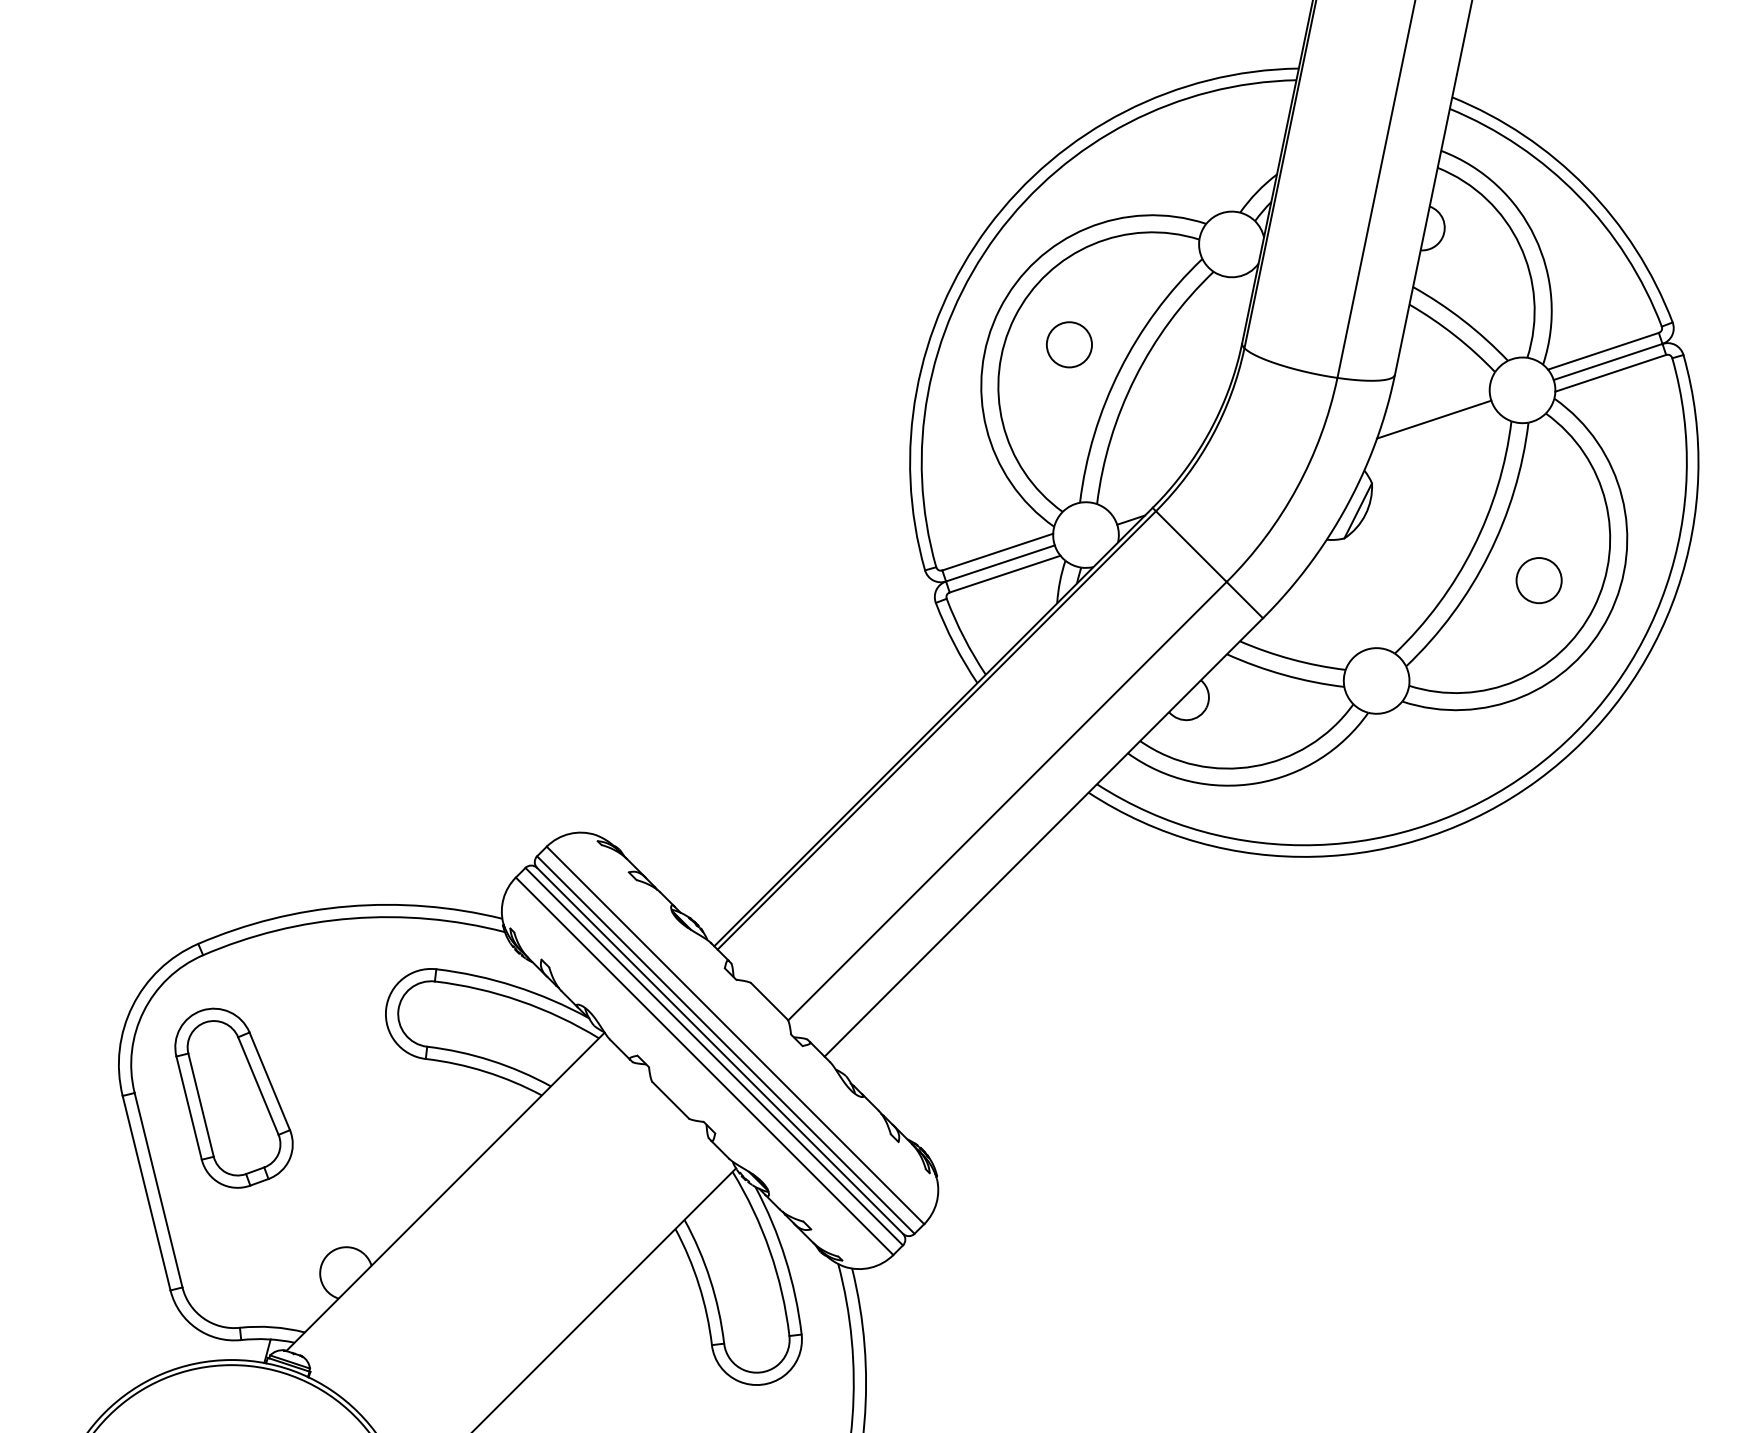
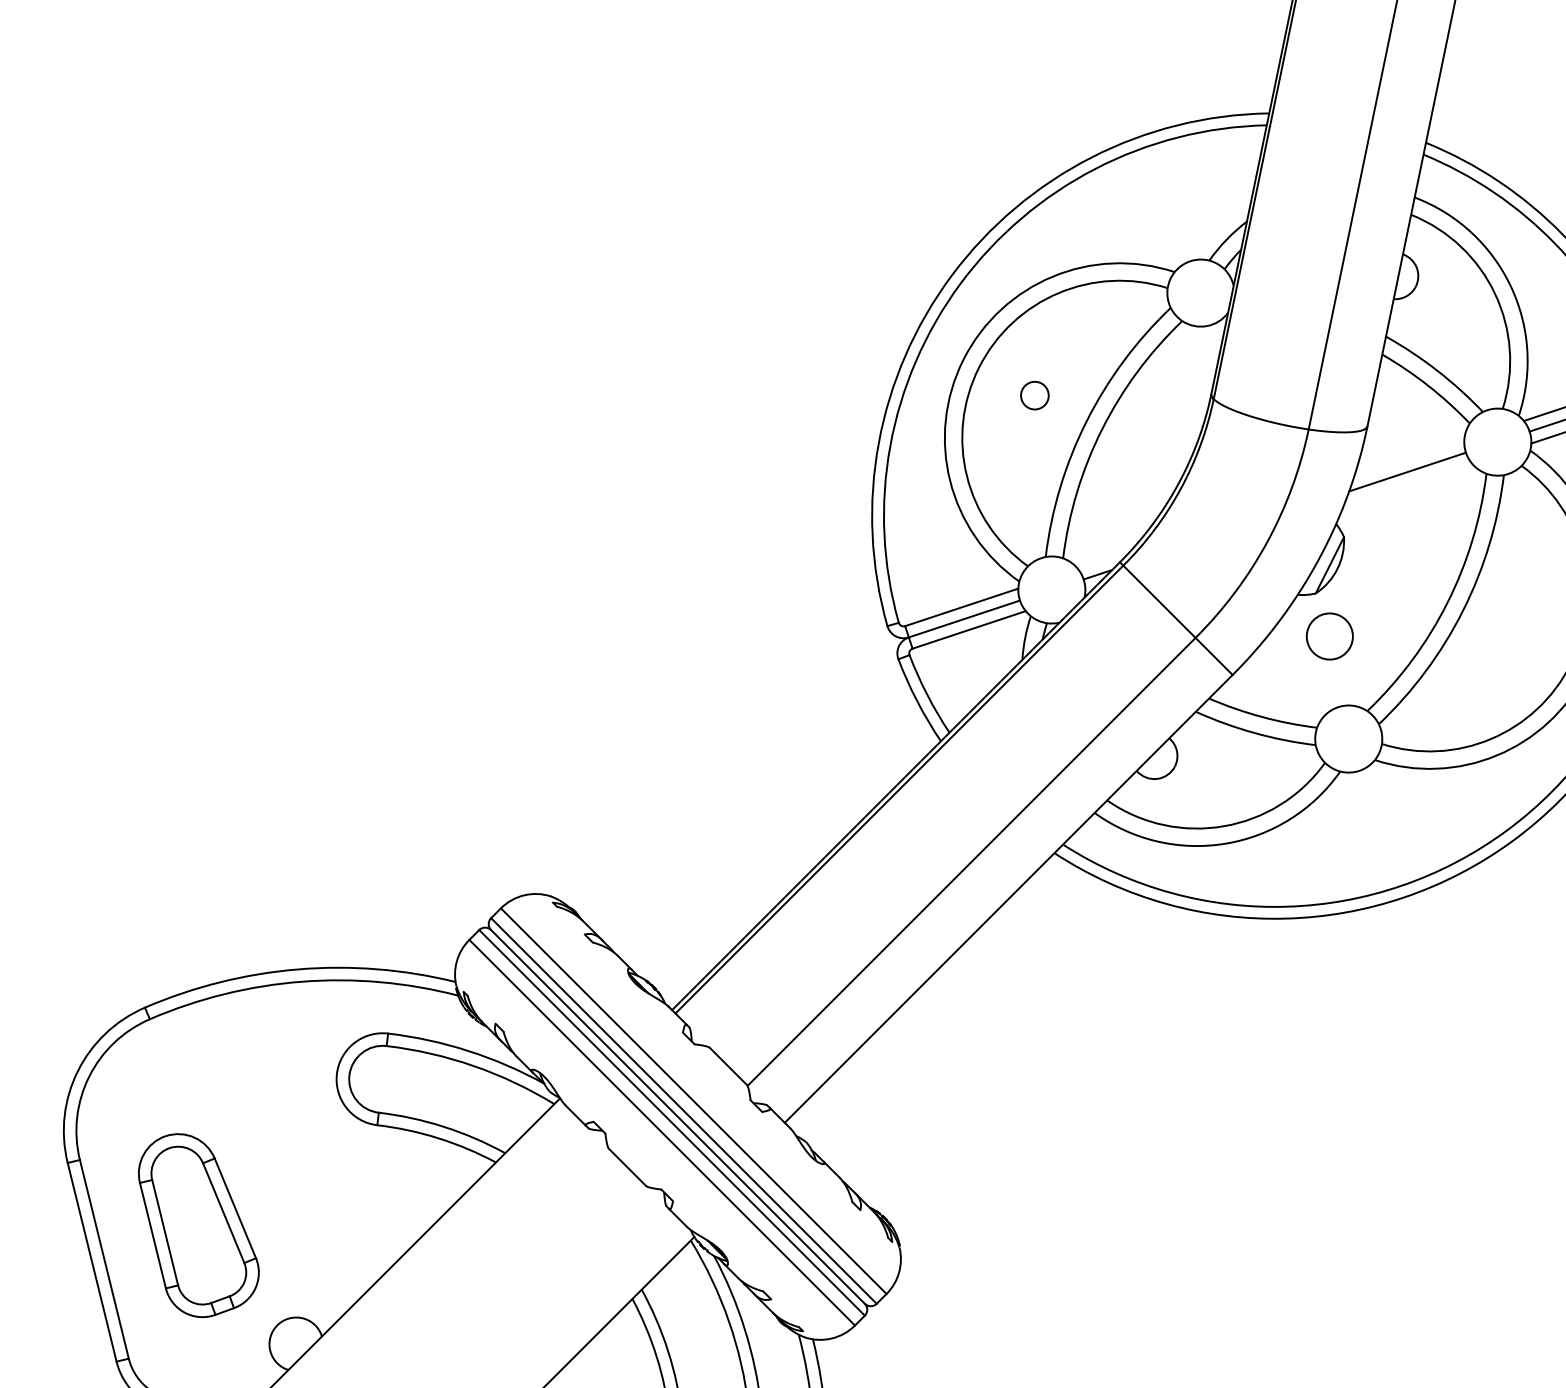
circle: (1069, 344) -> (1034, 395), size x0.6
circle: (1538, 580) -> (1329, 636), moved
part: (233, 1097) -> (198, 1224), moved

